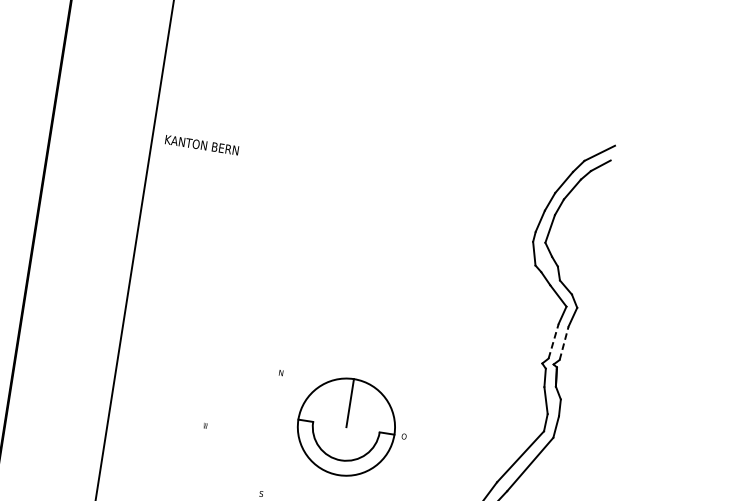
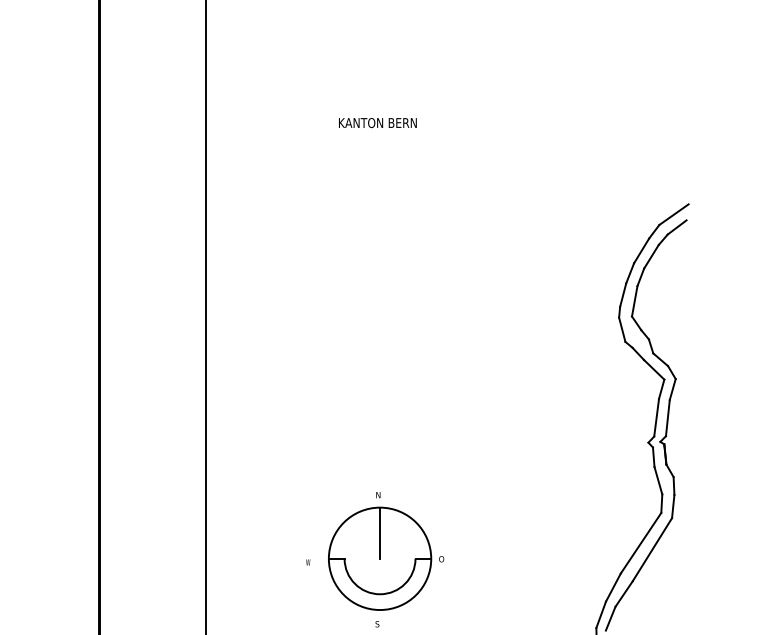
text: (201, 145) -> (377, 123), moved
line: (553, 341) -> (656, 417), dashed -> solid
line: (563, 342) -> (667, 417), dashed -> solid
part: (352, 427) -> (386, 558), moved

